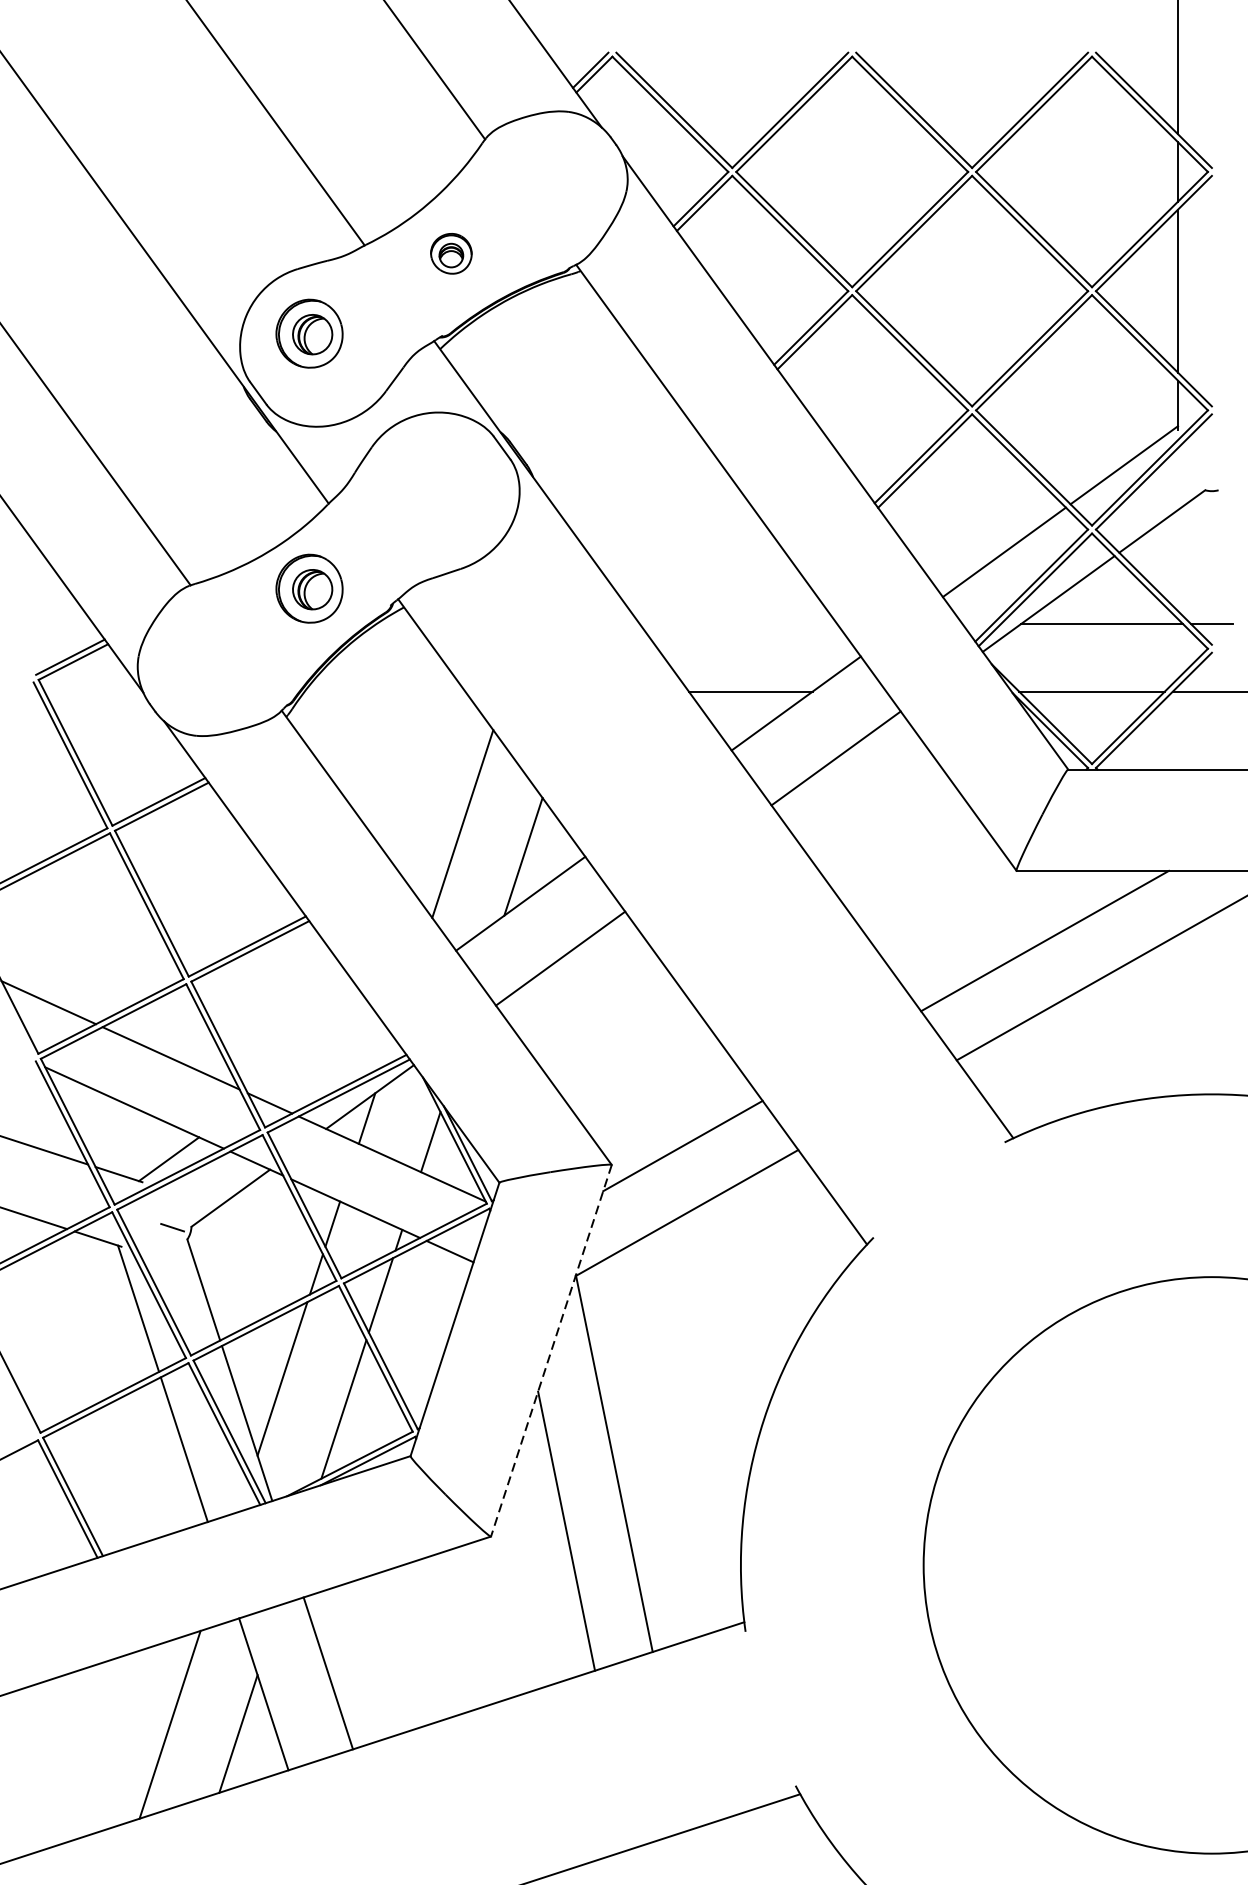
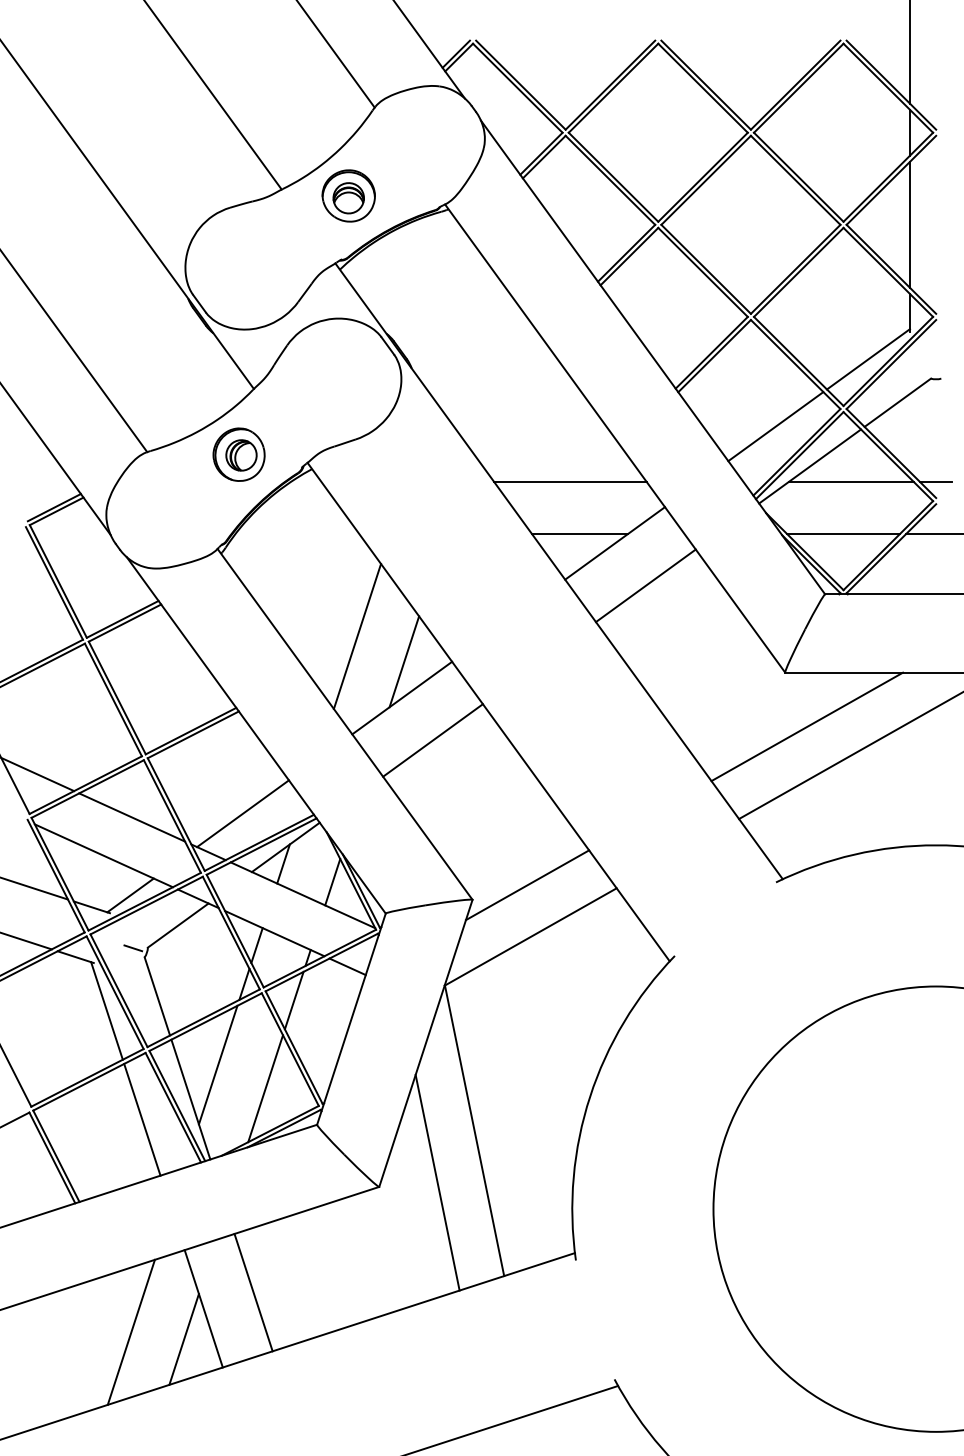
part: (451, 253) -> (348, 195), size x1.67
part: (308, 333) -> (238, 257), removed
line: (738, 623) -> (570, 481), added
line: (313, 1053) -> (242, 813), added
line: (550, 1350) -> (425, 1043), dashed -> solid

